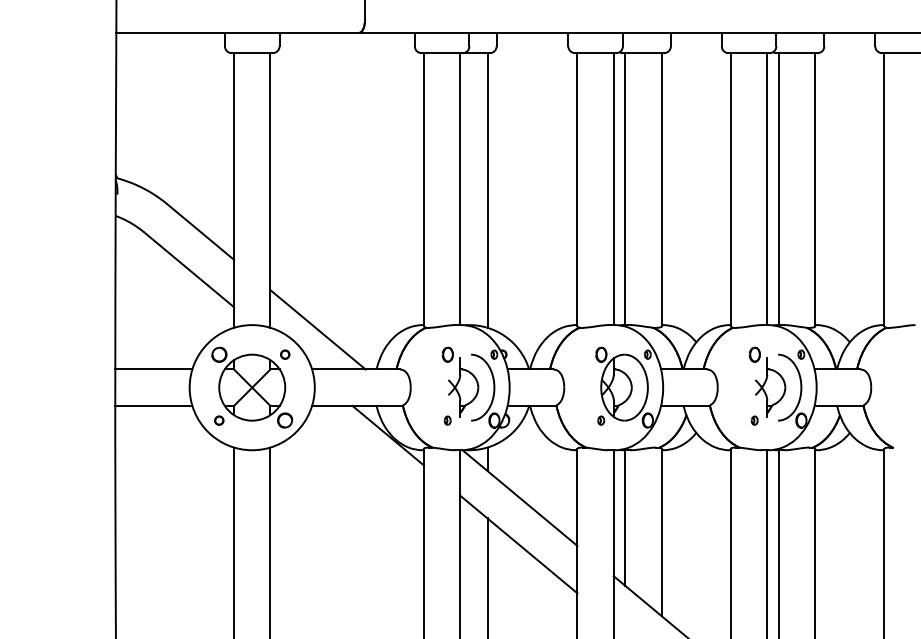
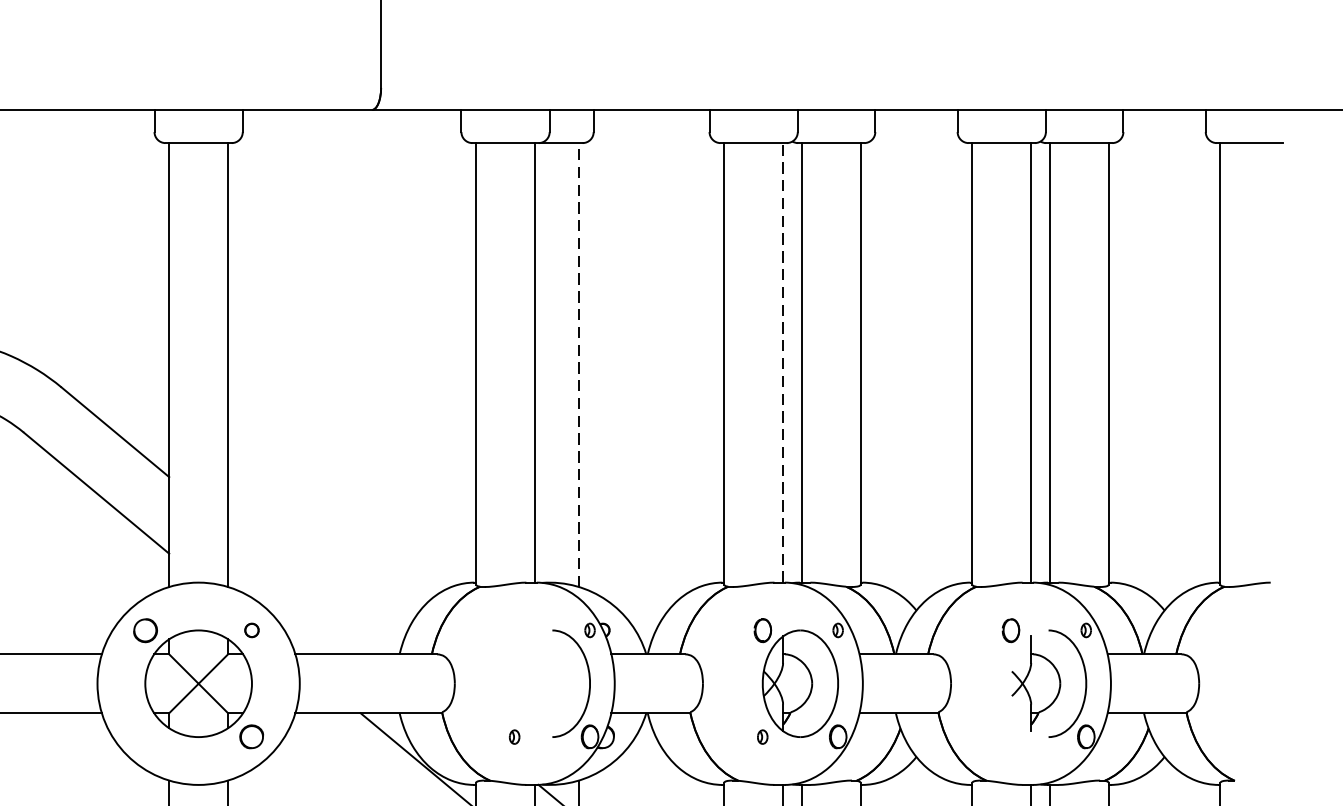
line: (613, 189) -> (782, 363), solid -> dashed
line: (487, 190) -> (578, 365), solid -> dashed
line: (317, 329) -> (304, 589), removed
part: (460, 381) -> (535, 673), removed
part: (219, 420) -> (145, 736), removed
part: (754, 420) -> (1010, 736), removed

